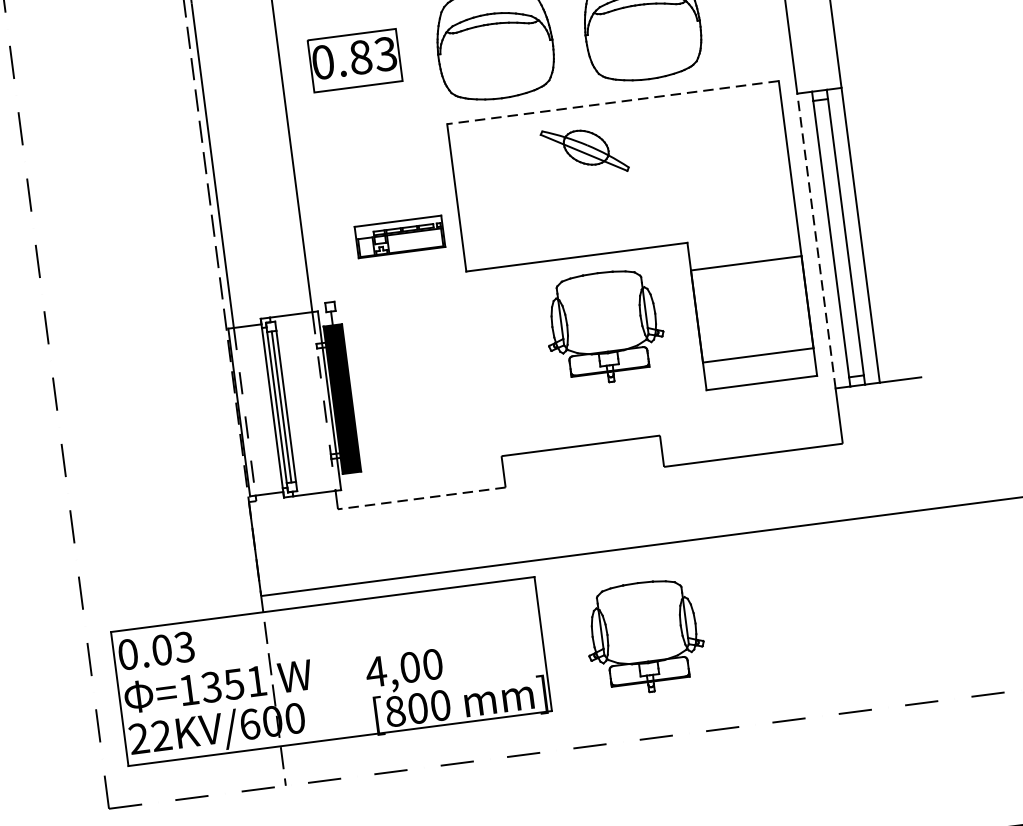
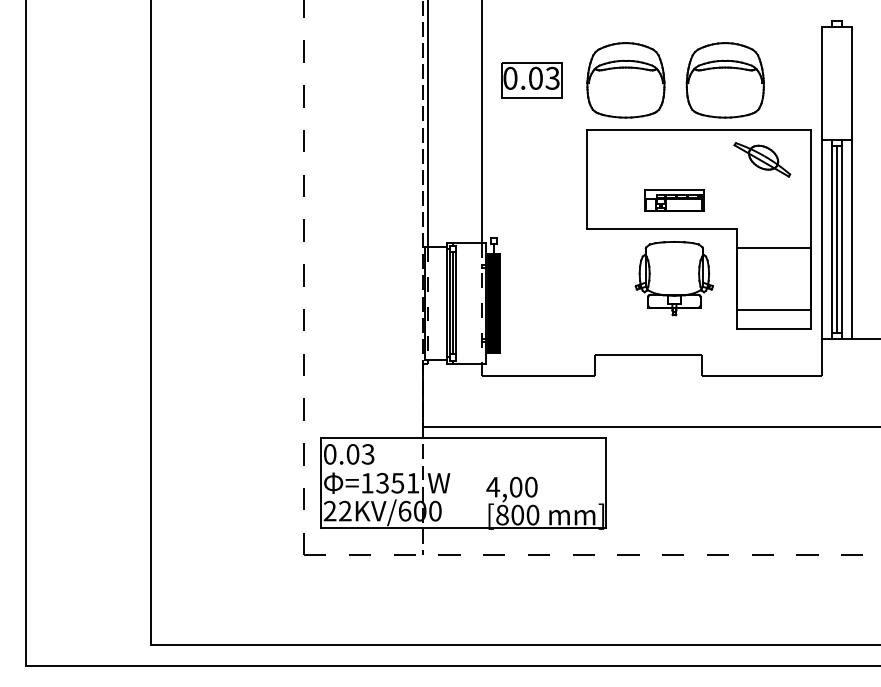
text: (360, 57) -> (535, 78), 0.83 -> 0.03
line: (613, 103) -> (699, 130), dashed -> solid
part: (584, 150) -> (762, 159), moved
part: (400, 236) -> (674, 200), moved
line: (839, 238) -> (837, 239), added
line: (816, 239) -> (822, 238), dashed -> solid
line: (422, 498) -> (538, 376), dashed -> solid
part: (643, 637) -> (673, 487), removed

